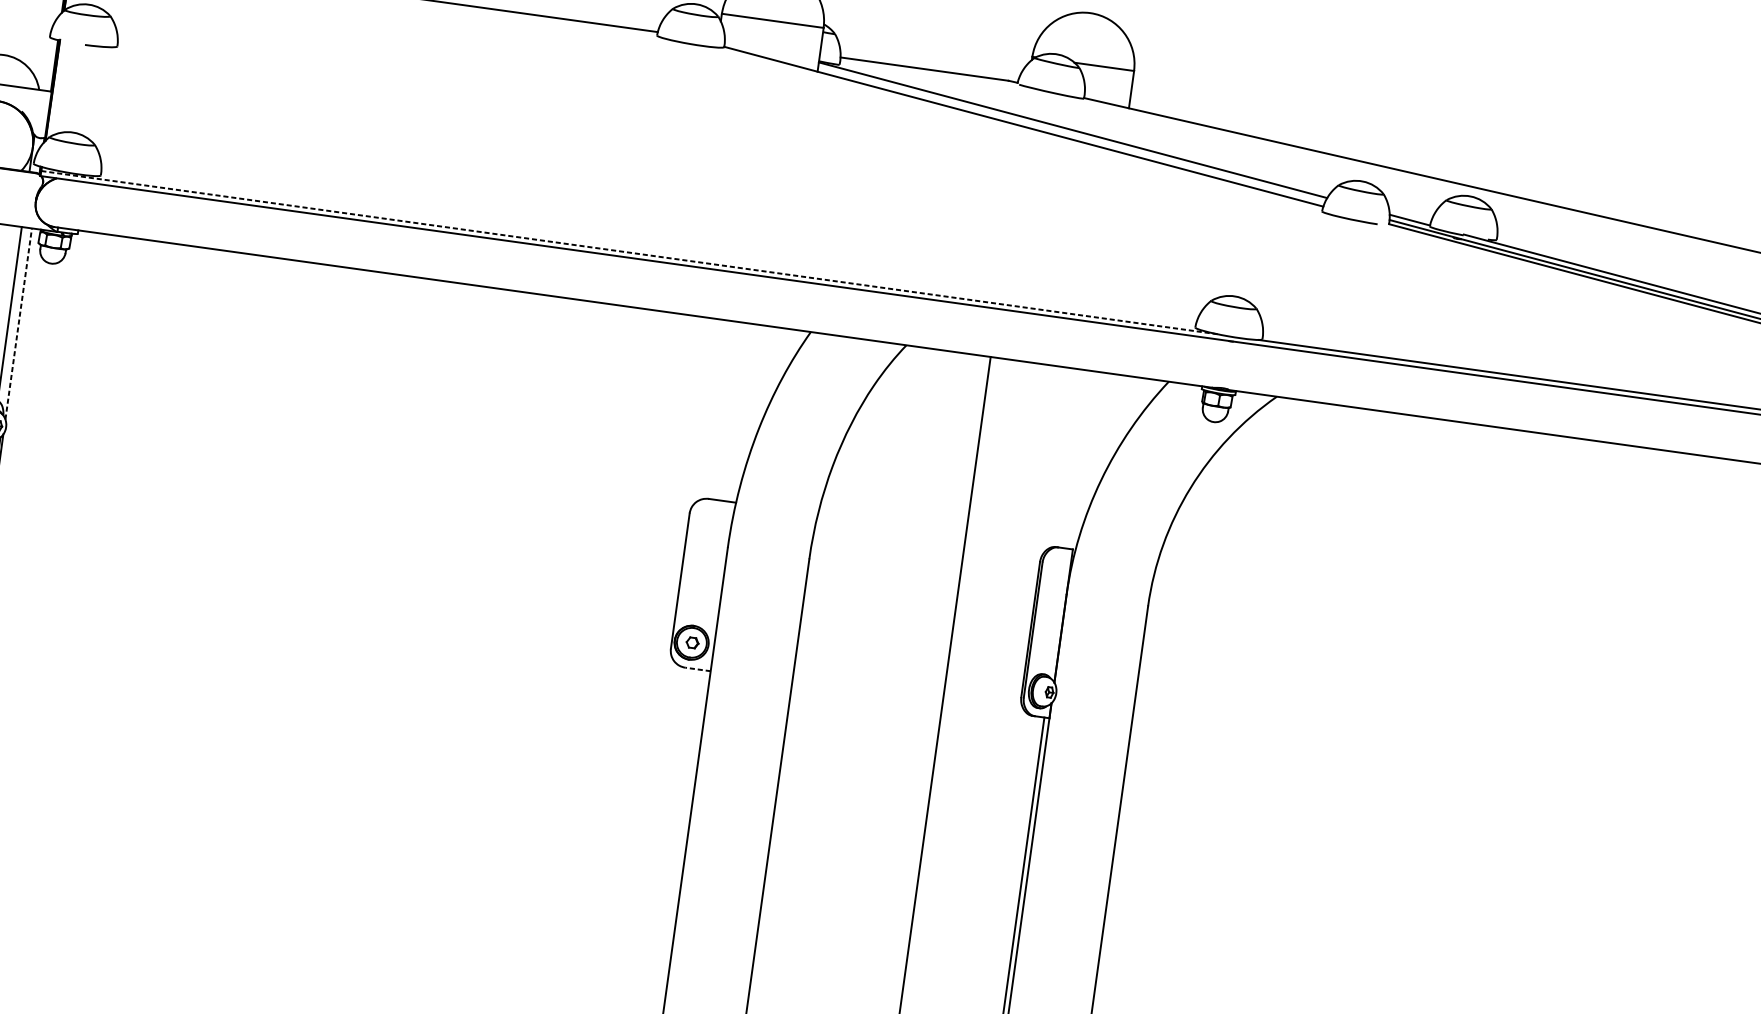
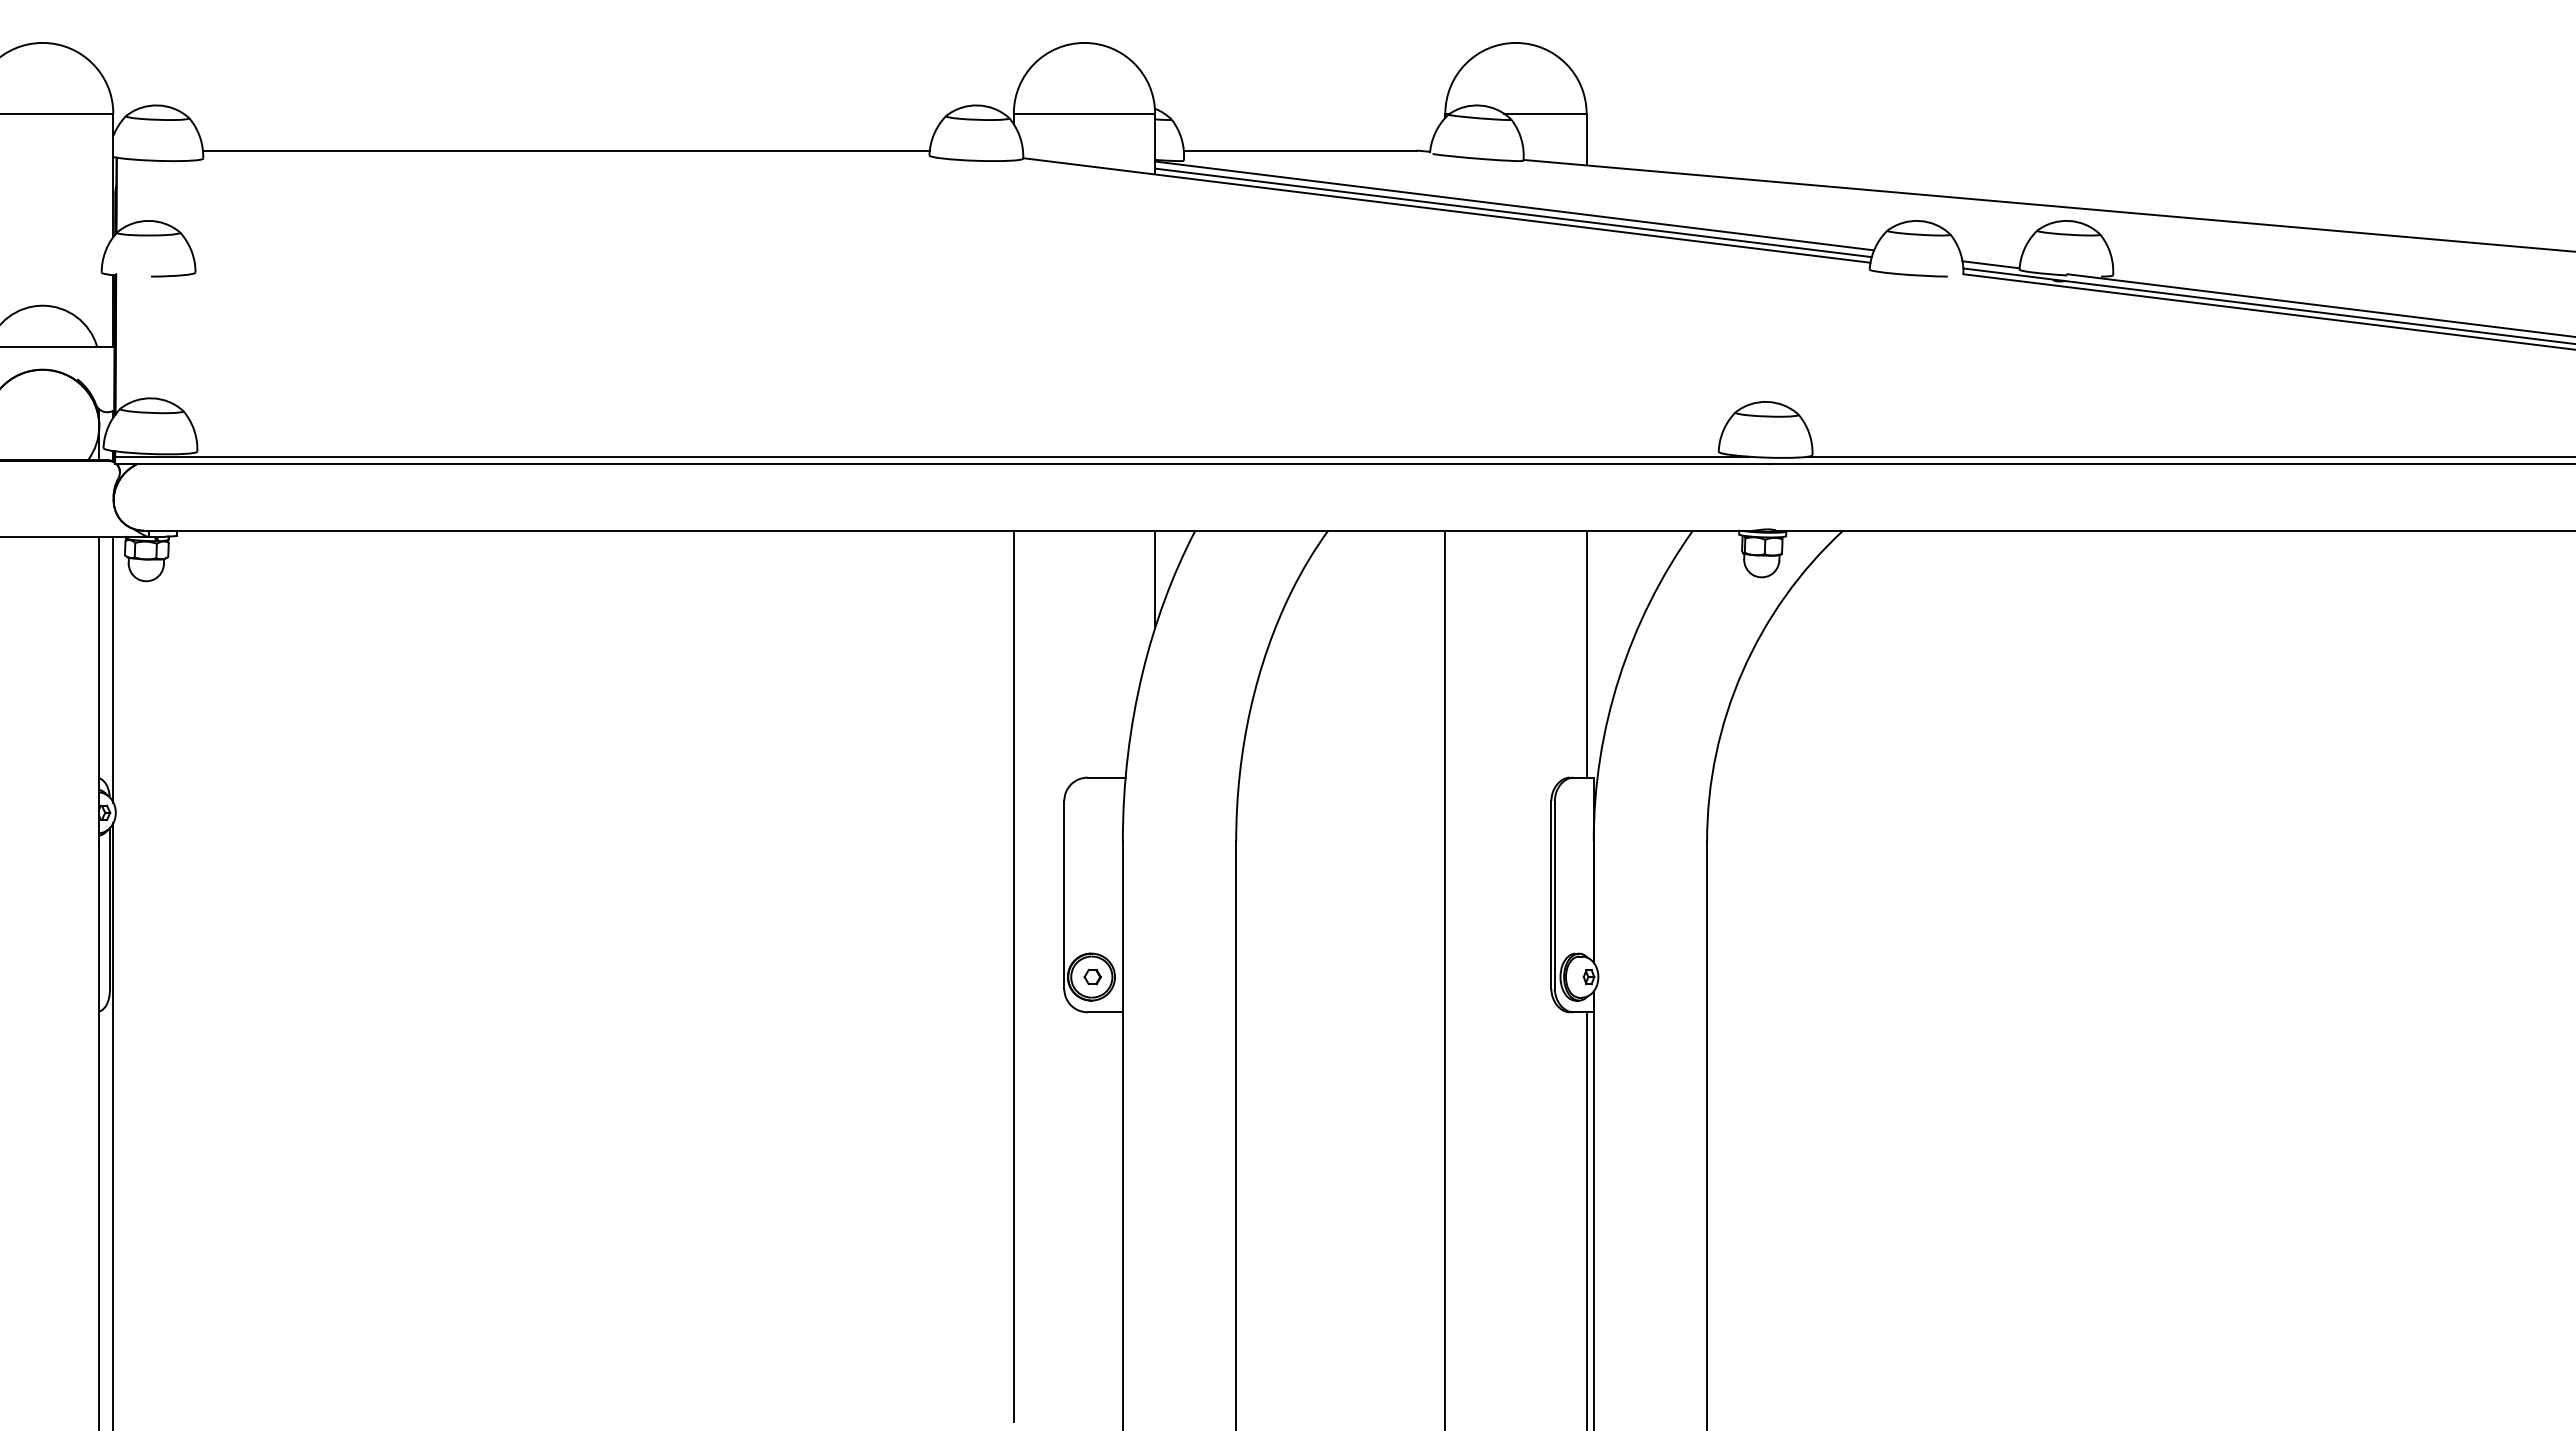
line: (1071, 134) -> (1513, 212), added
line: (629, 252) -> (932, 456), dashed -> solid
line: (18, 323) -> (113, 669), dashed -> solid
line: (777, 362) -> (1155, 578), added
line: (1080, 459) -> (1586, 653), added
line: (635, 634) -> (1013, 976), added
line: (697, 669) -> (1104, 1012), dashed -> solid

